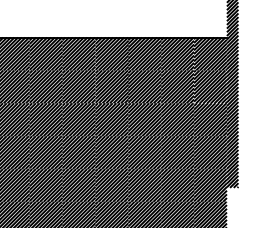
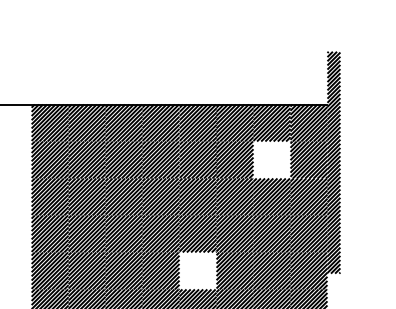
hatch: (177, 86) -> (271, 159), removed
hatch: (111, 185) -> (197, 270), removed

